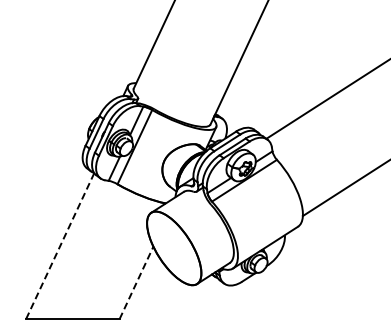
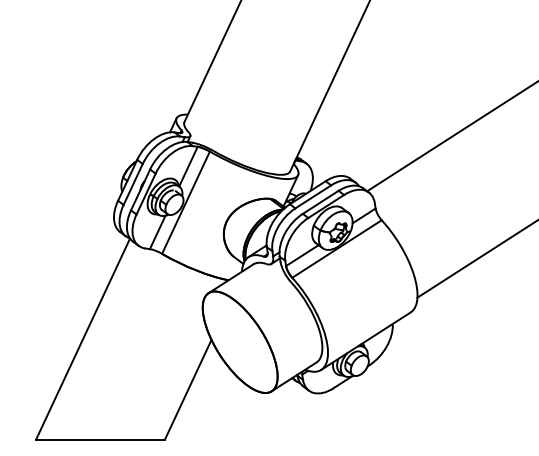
line: (60, 246) -> (83, 339), dashed -> solid
line: (136, 282) -> (188, 389), dashed -> solid

